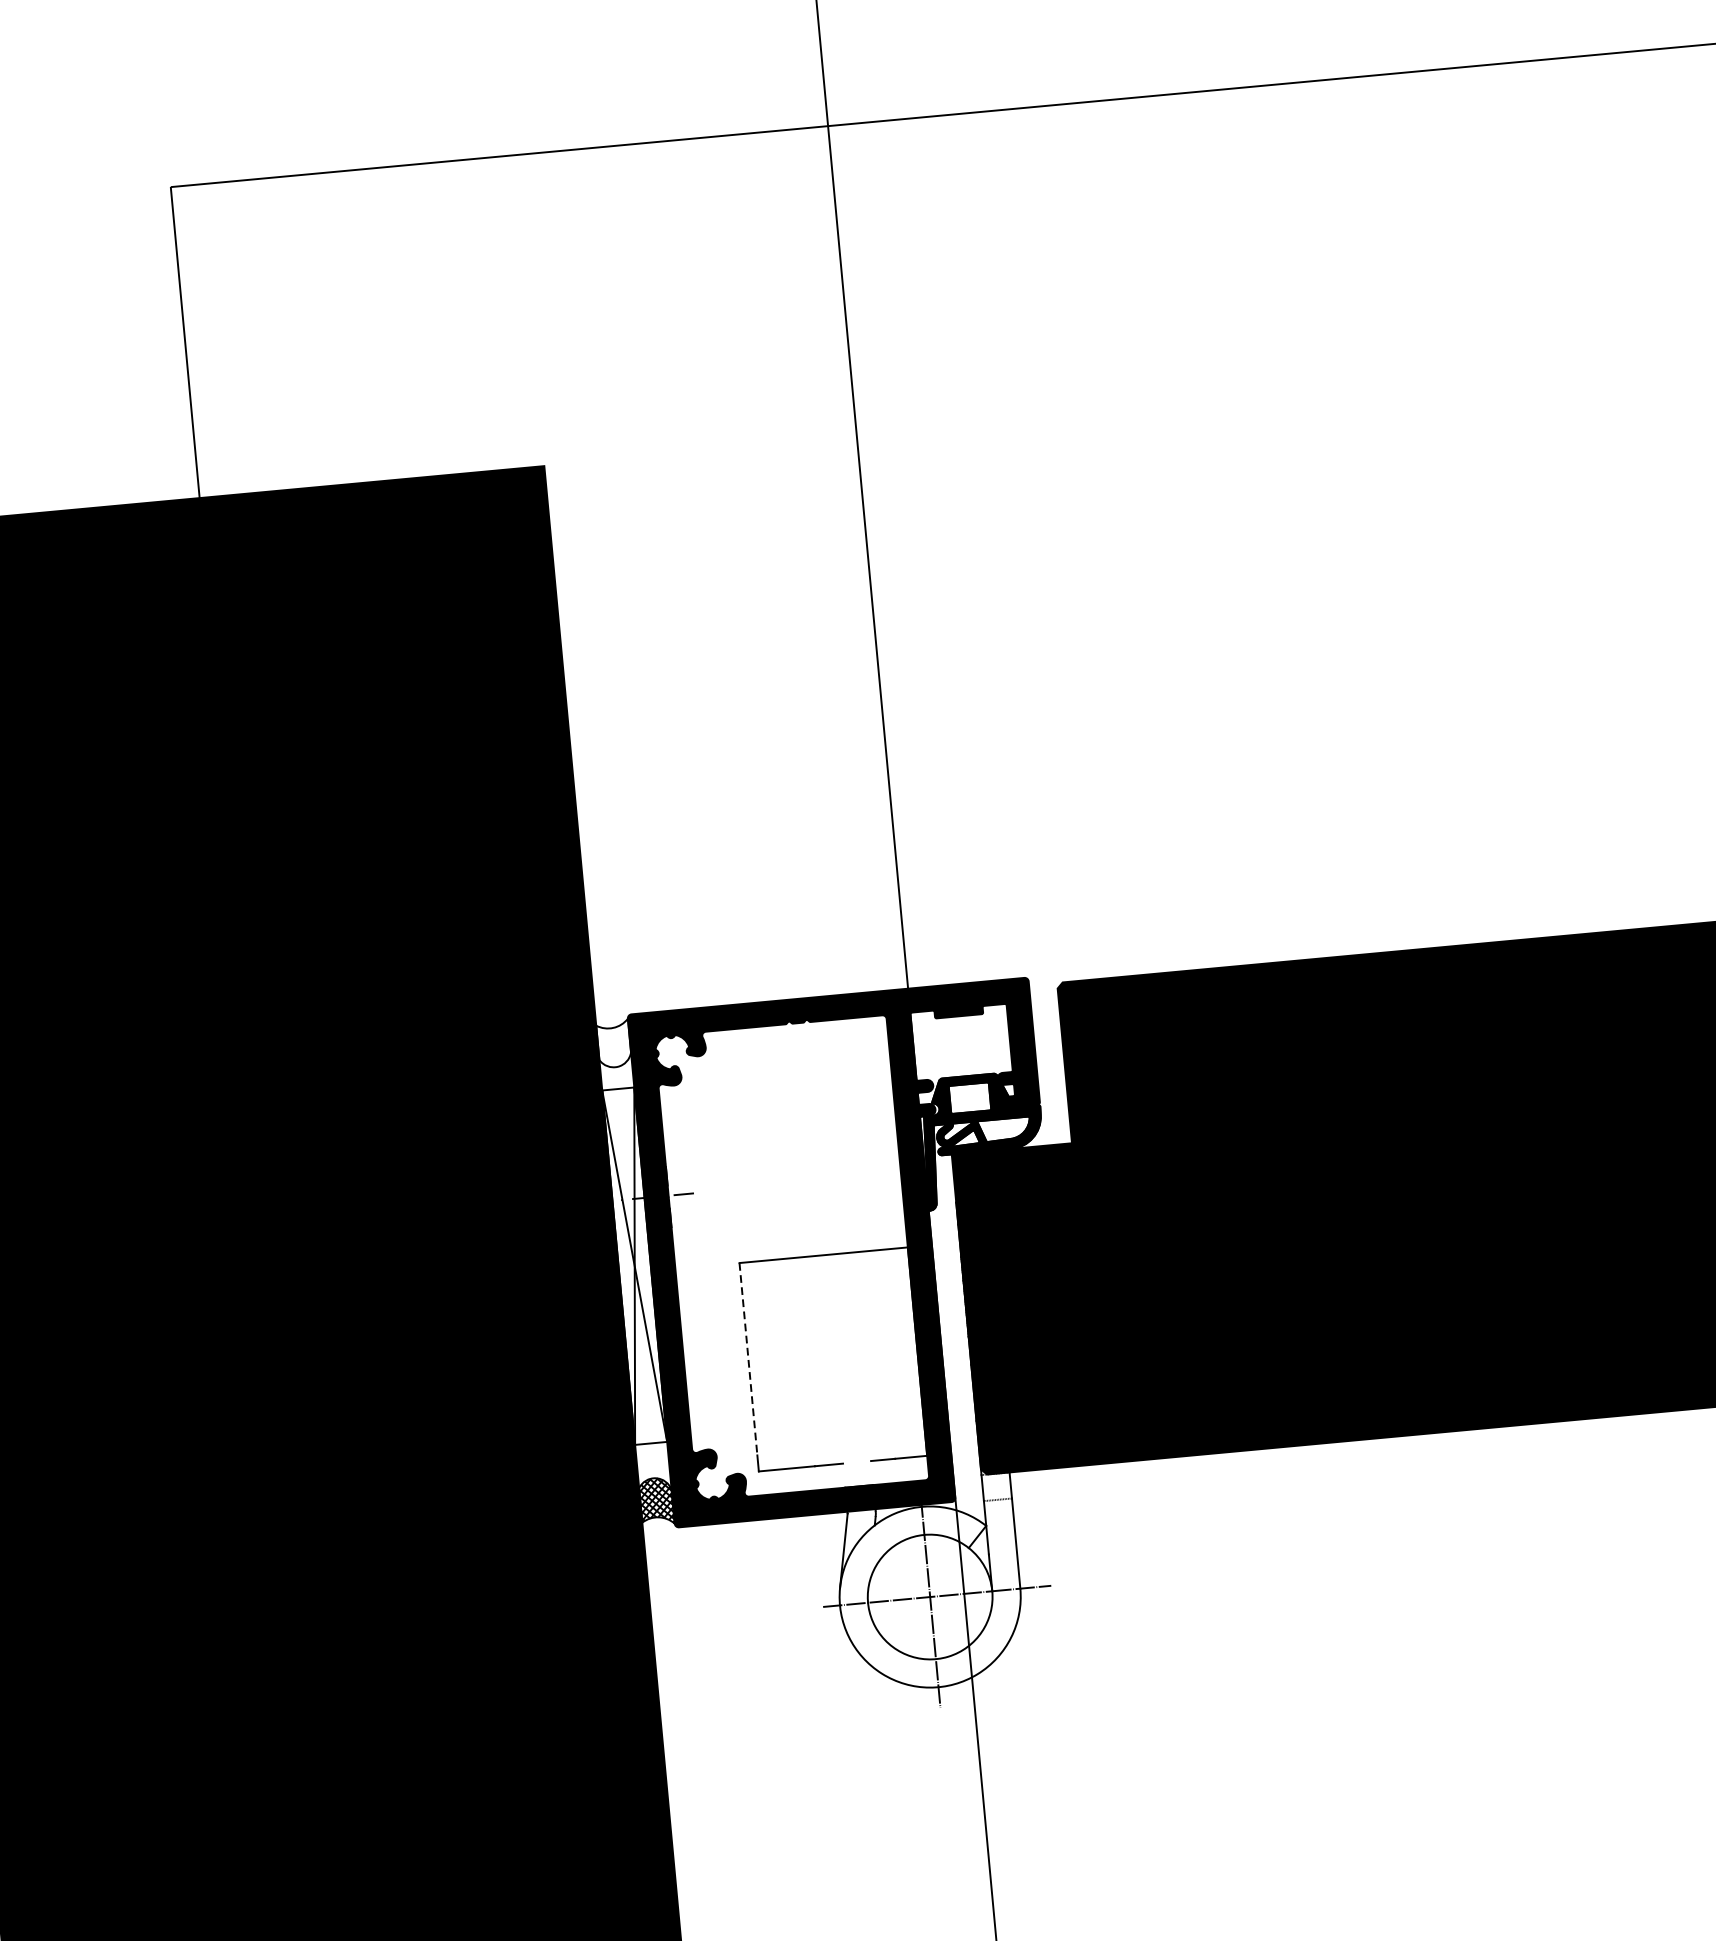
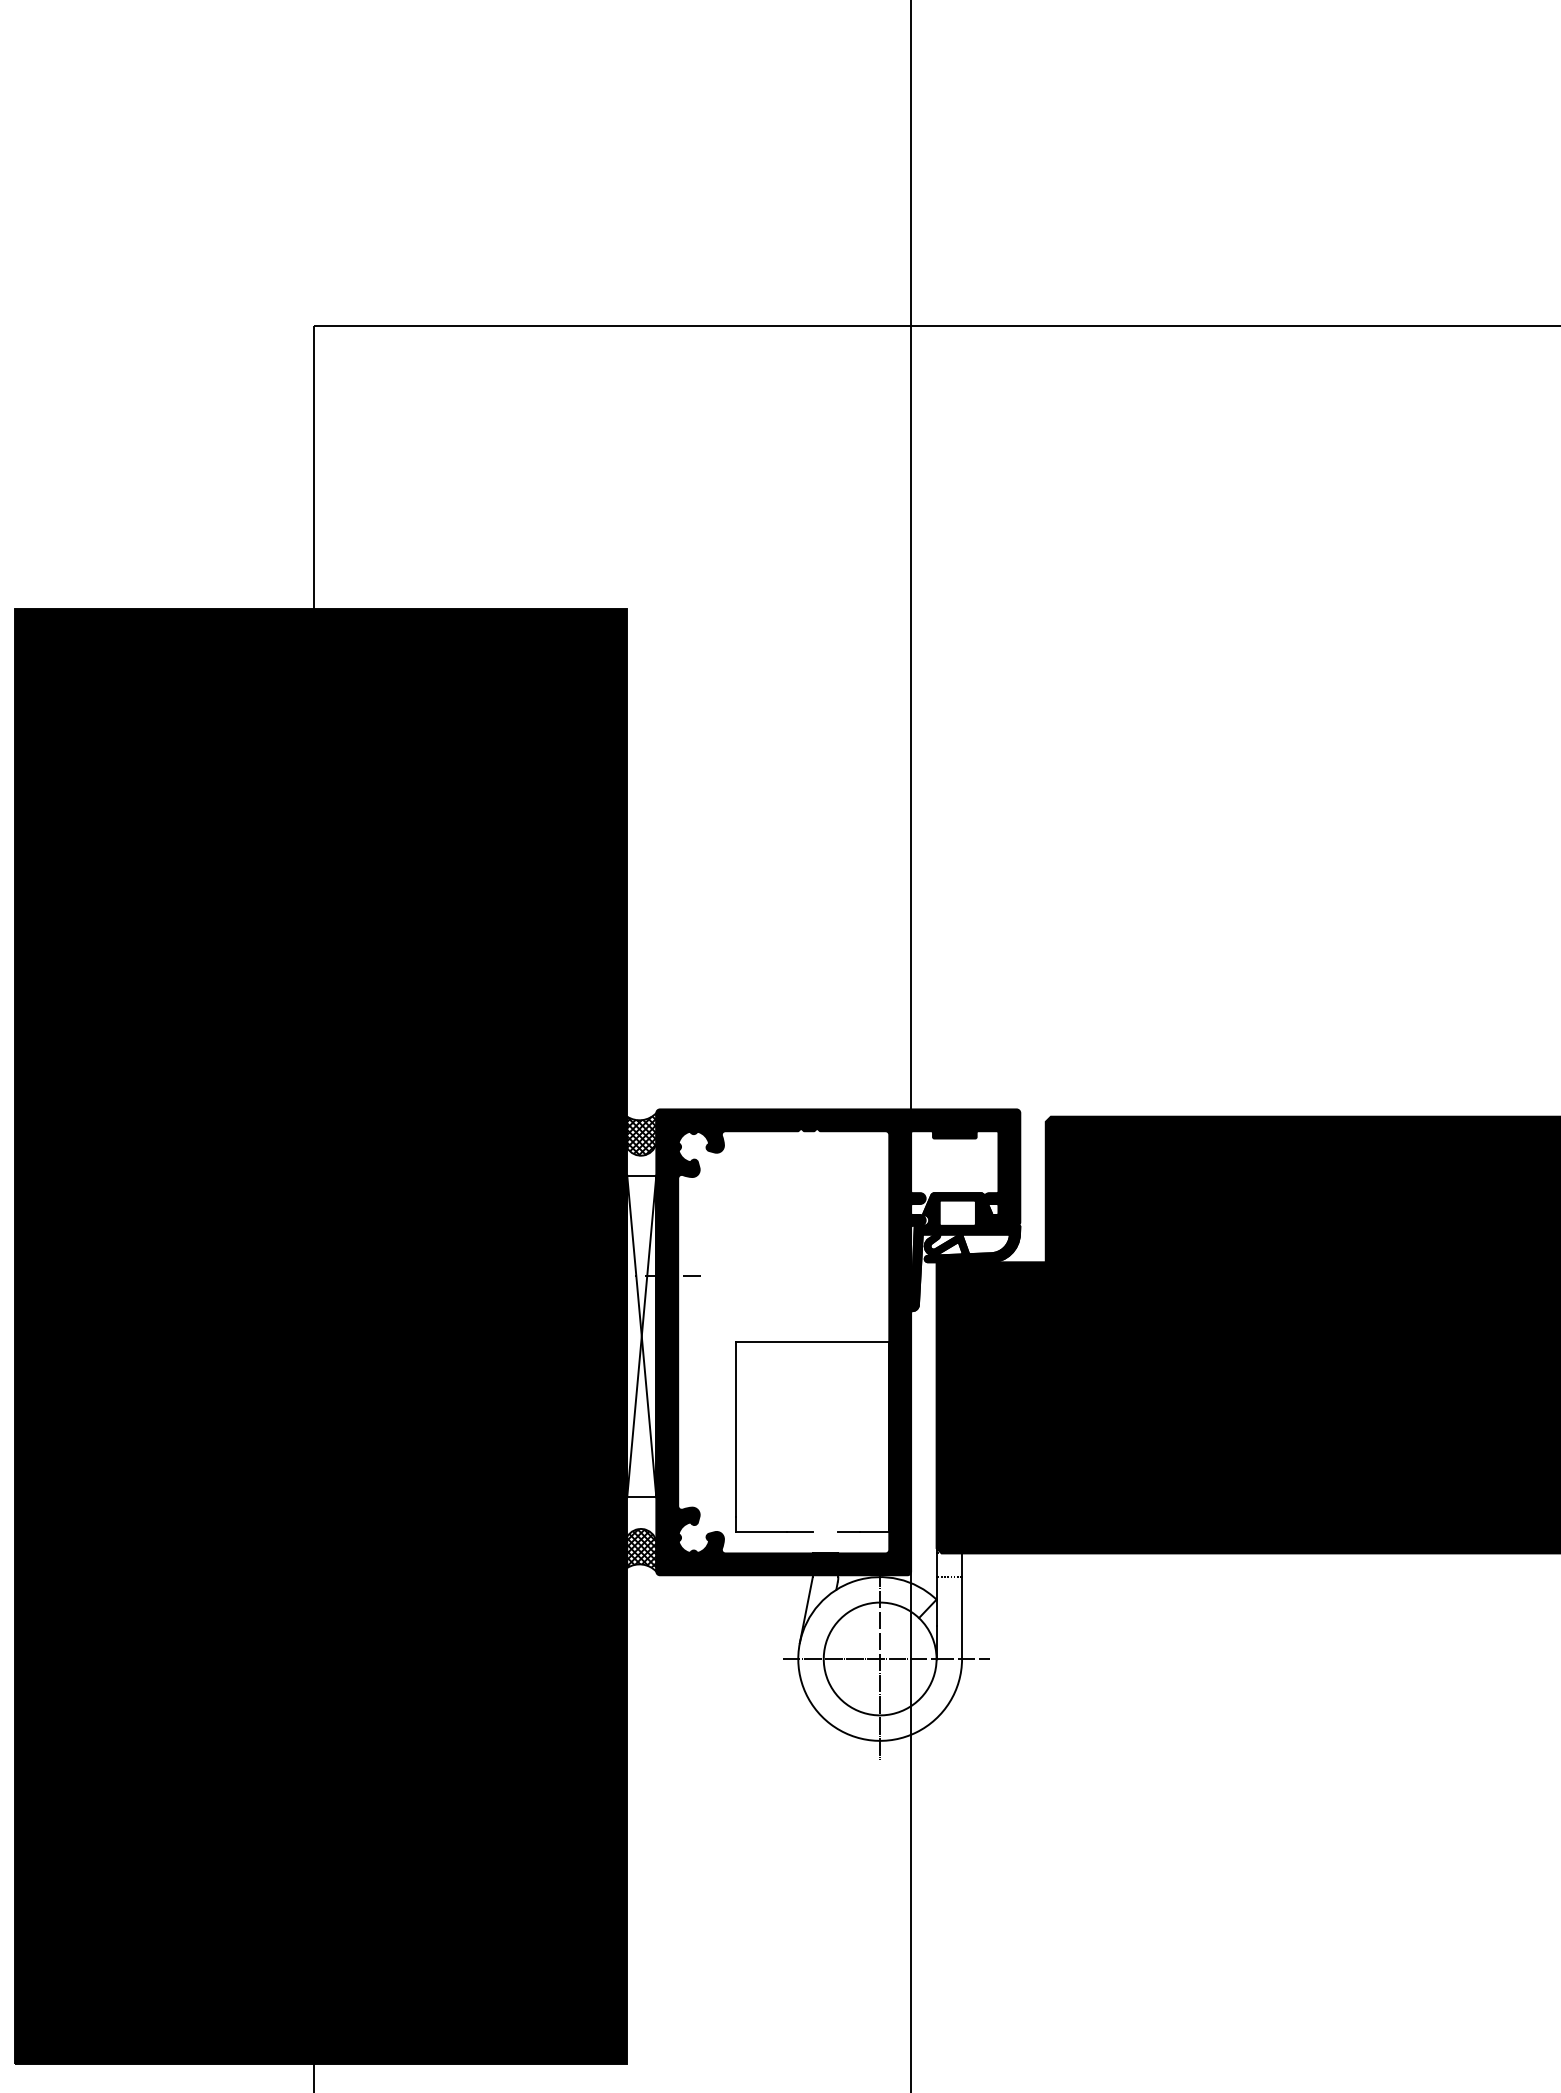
hatch: (613, 1043) -> (641, 1134), added
line: (748, 1360) -> (736, 1430), dashed -> solid

